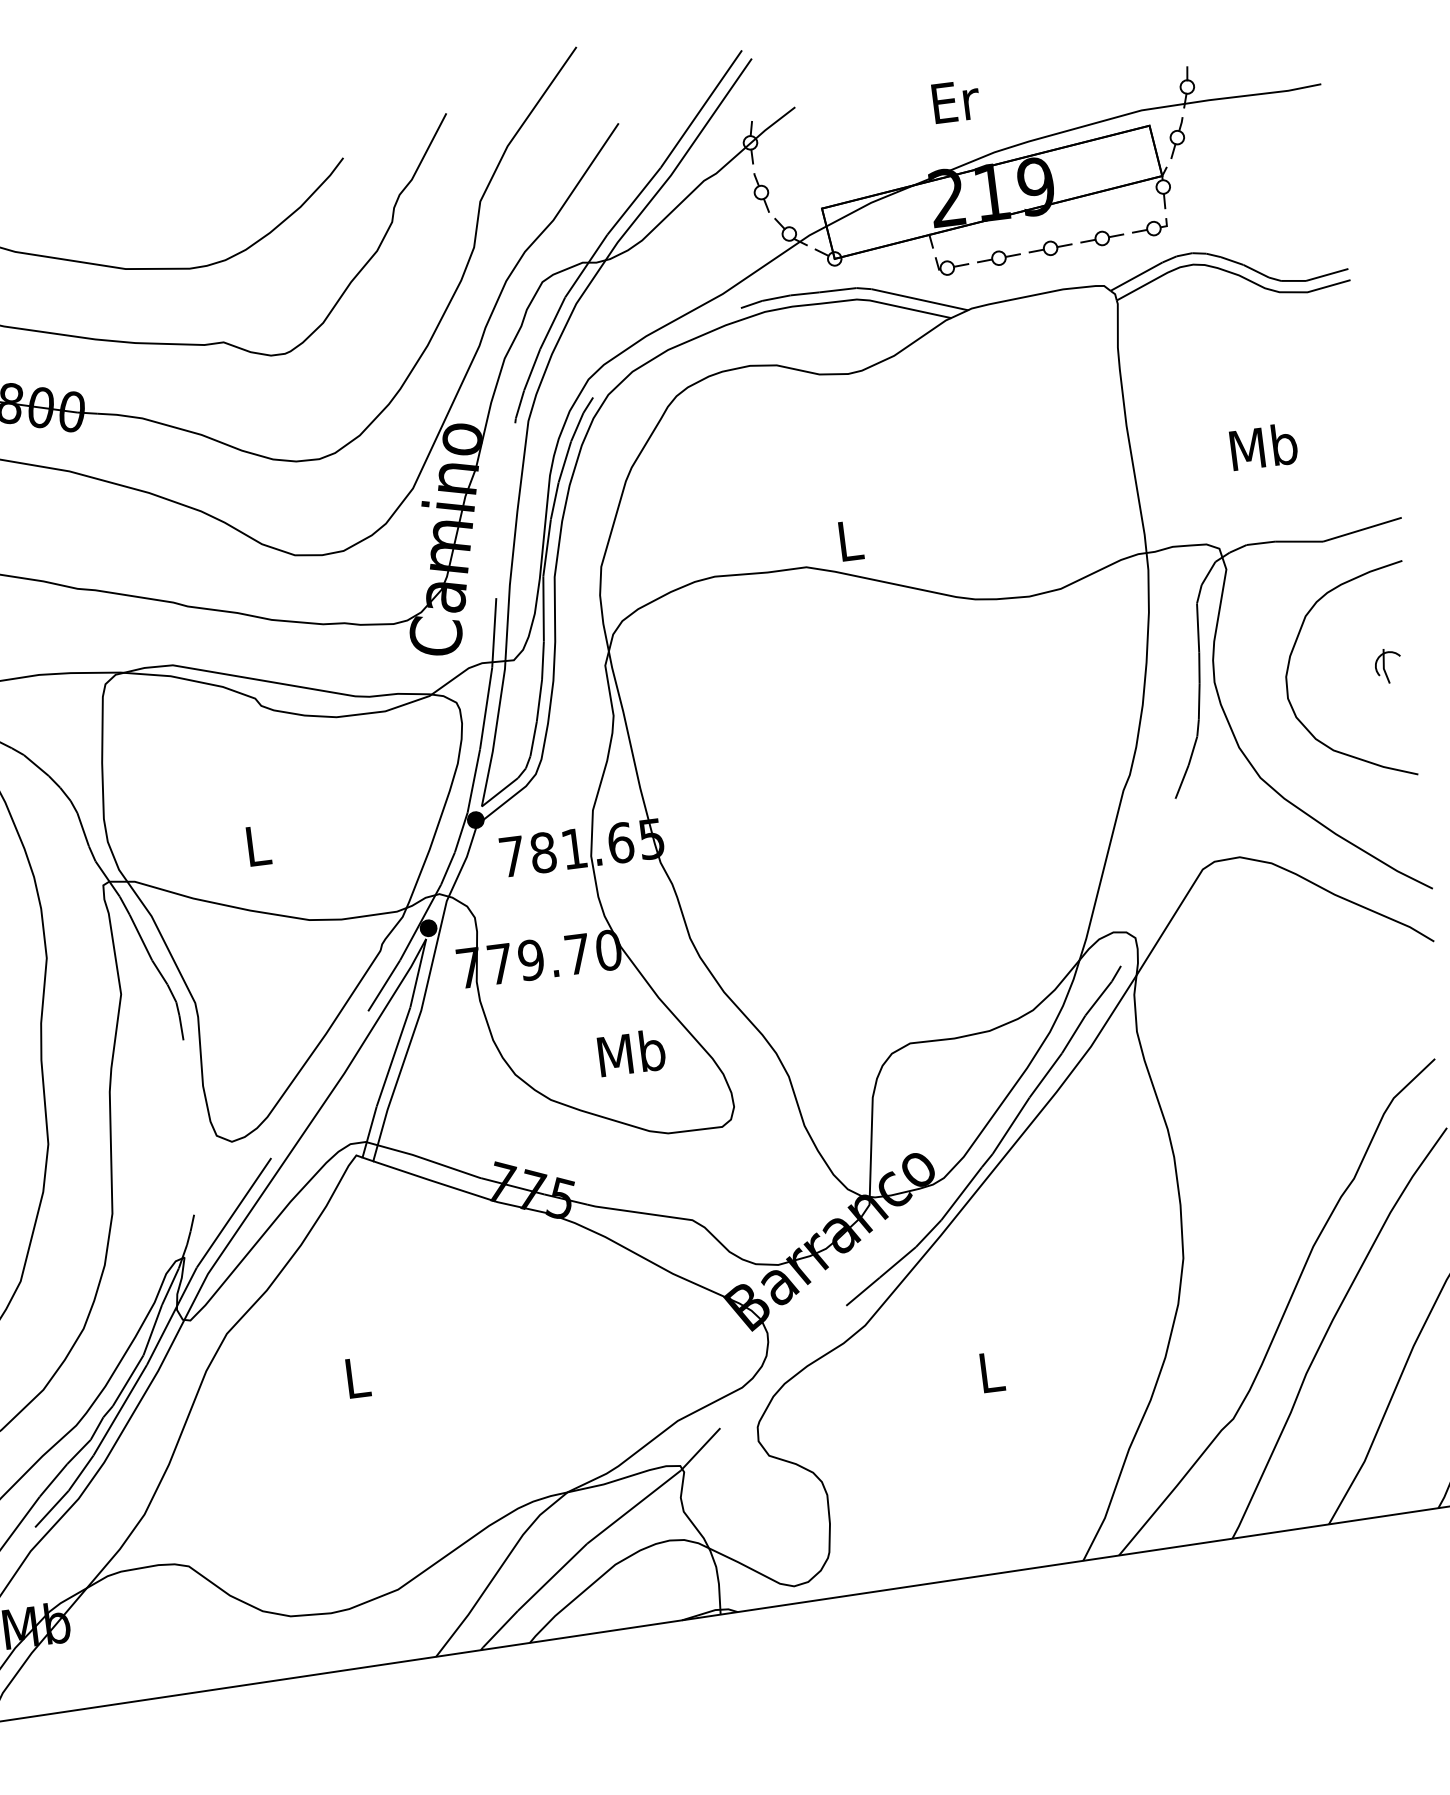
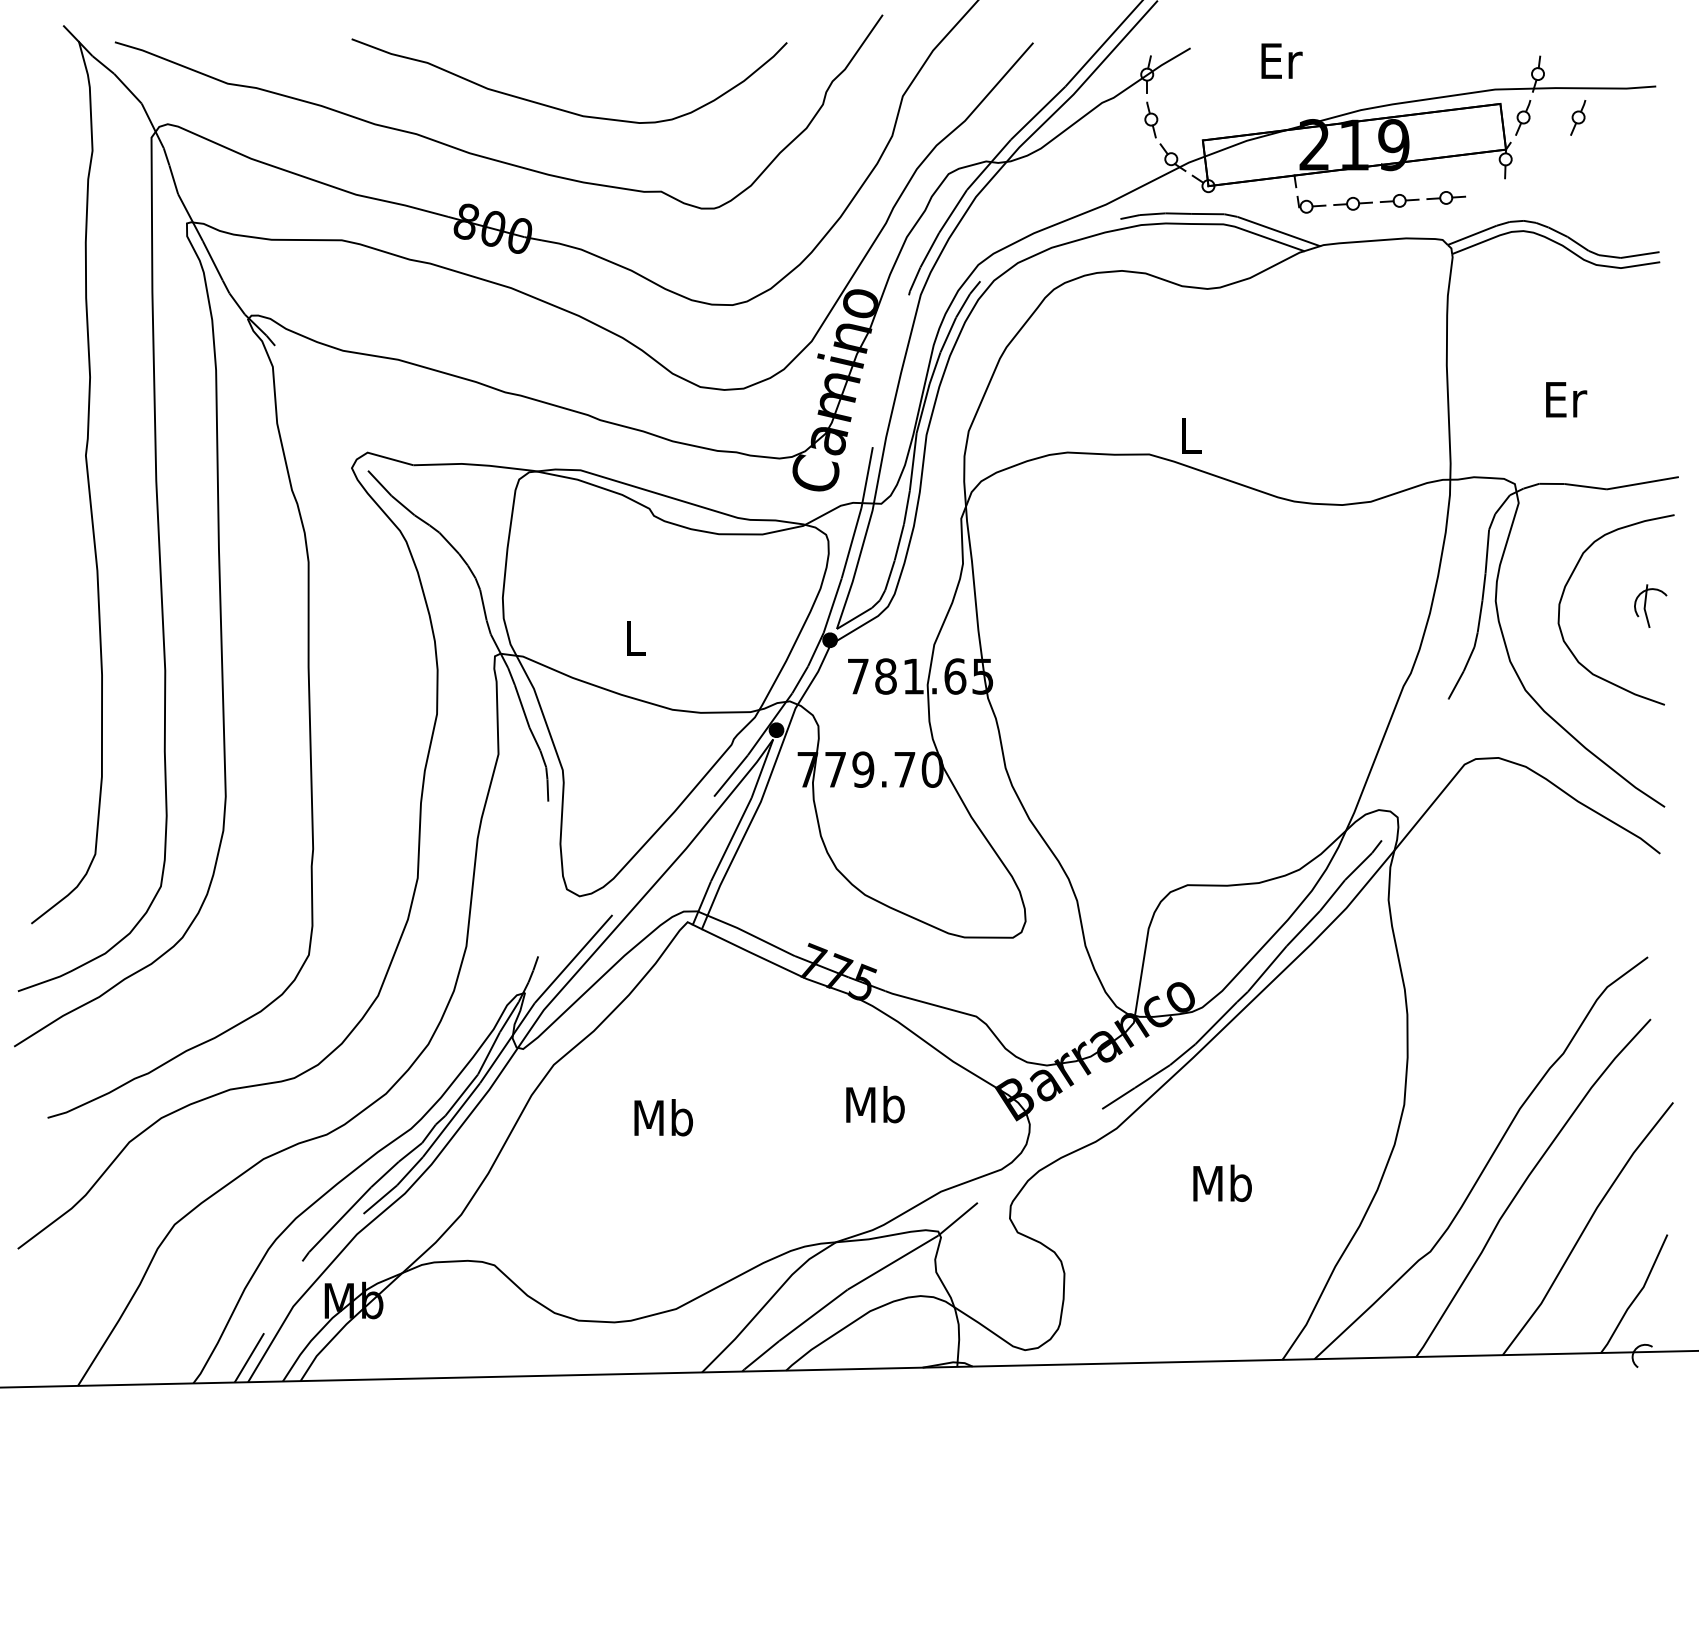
text: (955, 100) -> (1281, 60), moved
part: (1238, 129) -> (1578, 117), added
part: (1150, 228) -> (1489, 194), removed
text: (1263, 445) -> (1565, 398), Mb -> Er
part: (1388, 665) -> (1650, 605), size x1.4
text: (631, 1052) -> (875, 1104), moved
text: (991, 1372) -> (1222, 1183), L -> Mb
text: (356, 1377) -> (663, 1117), L -> Mb

